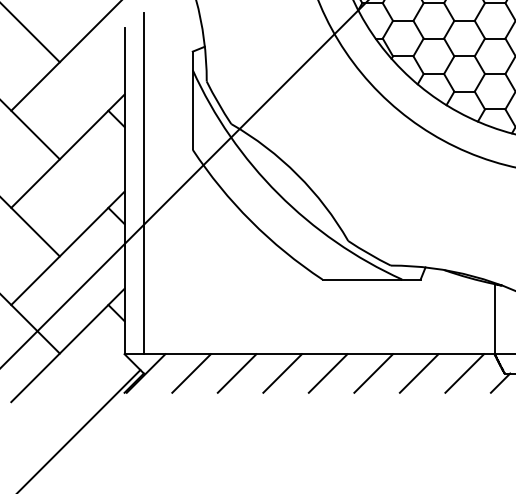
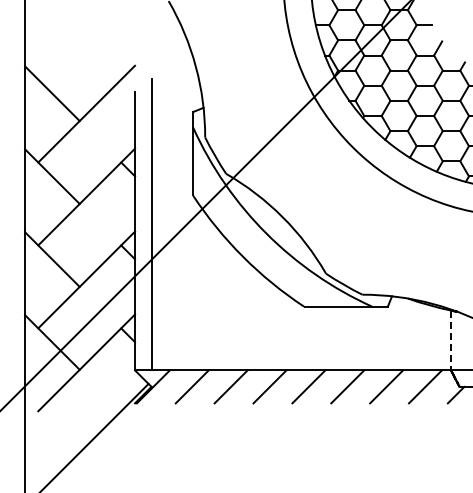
line: (495, 319) -> (451, 340), solid -> dashed

